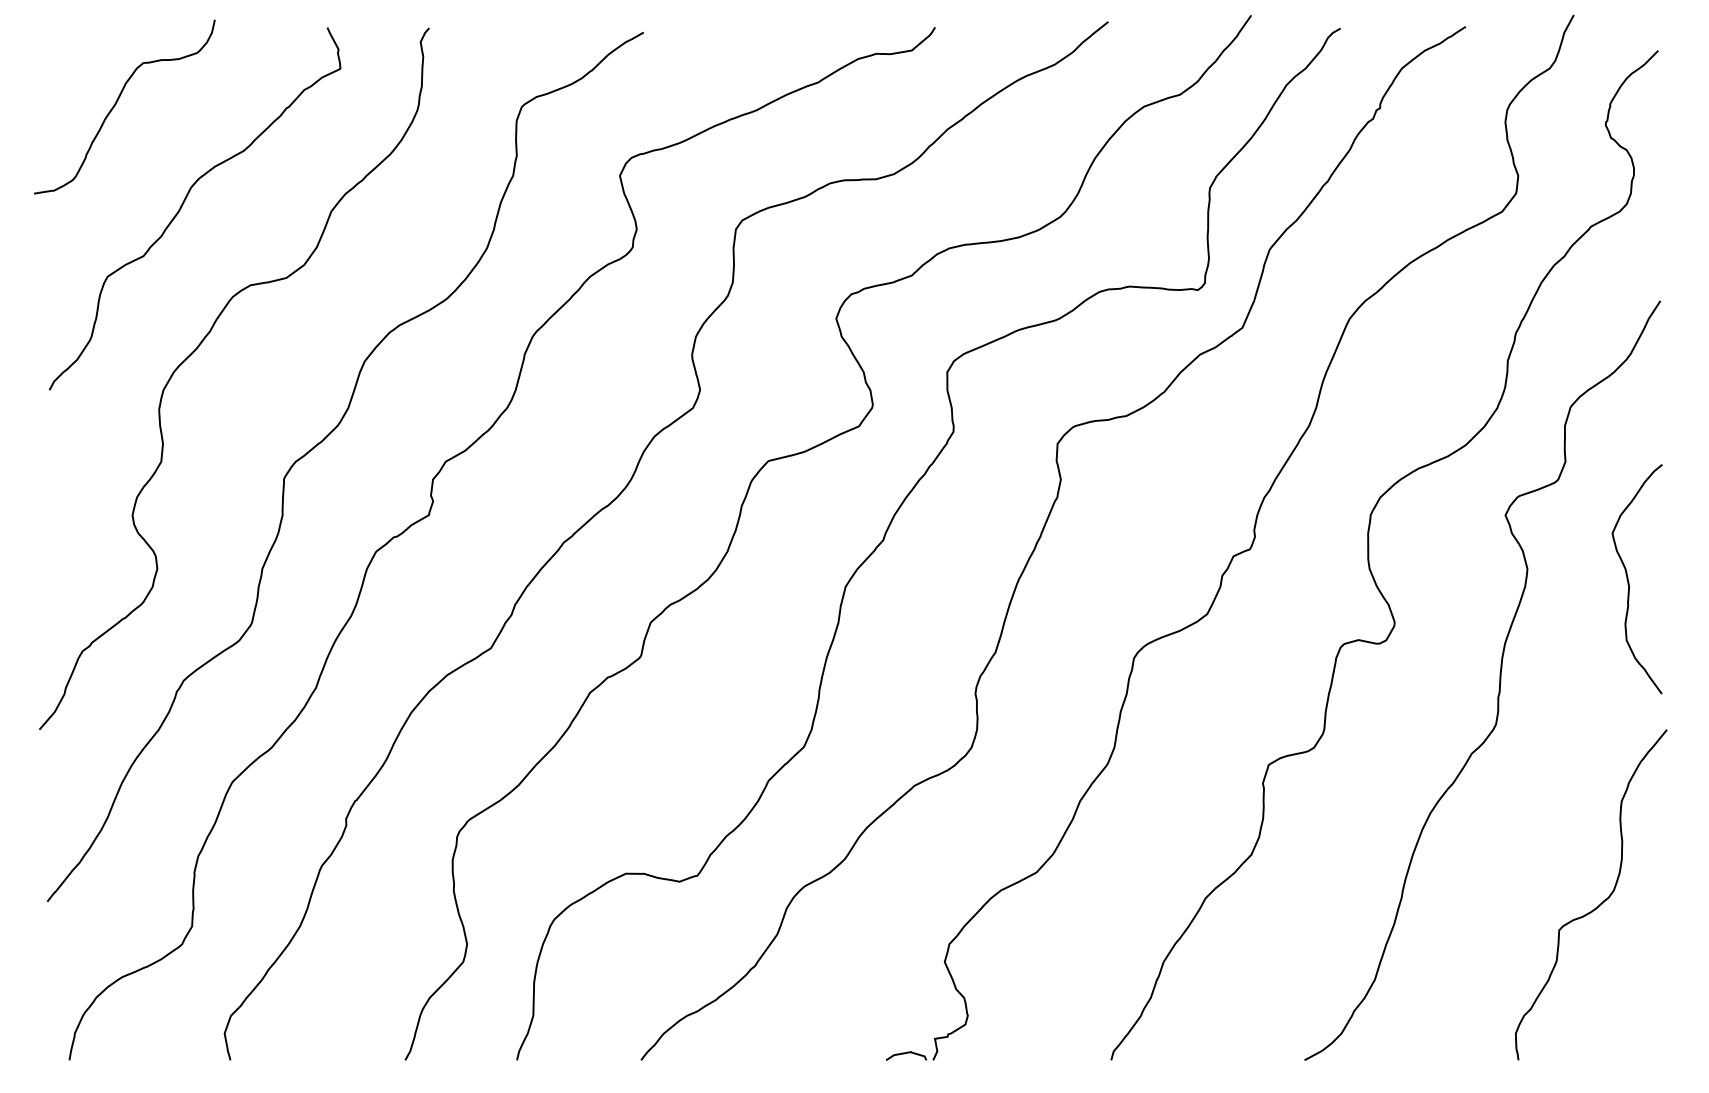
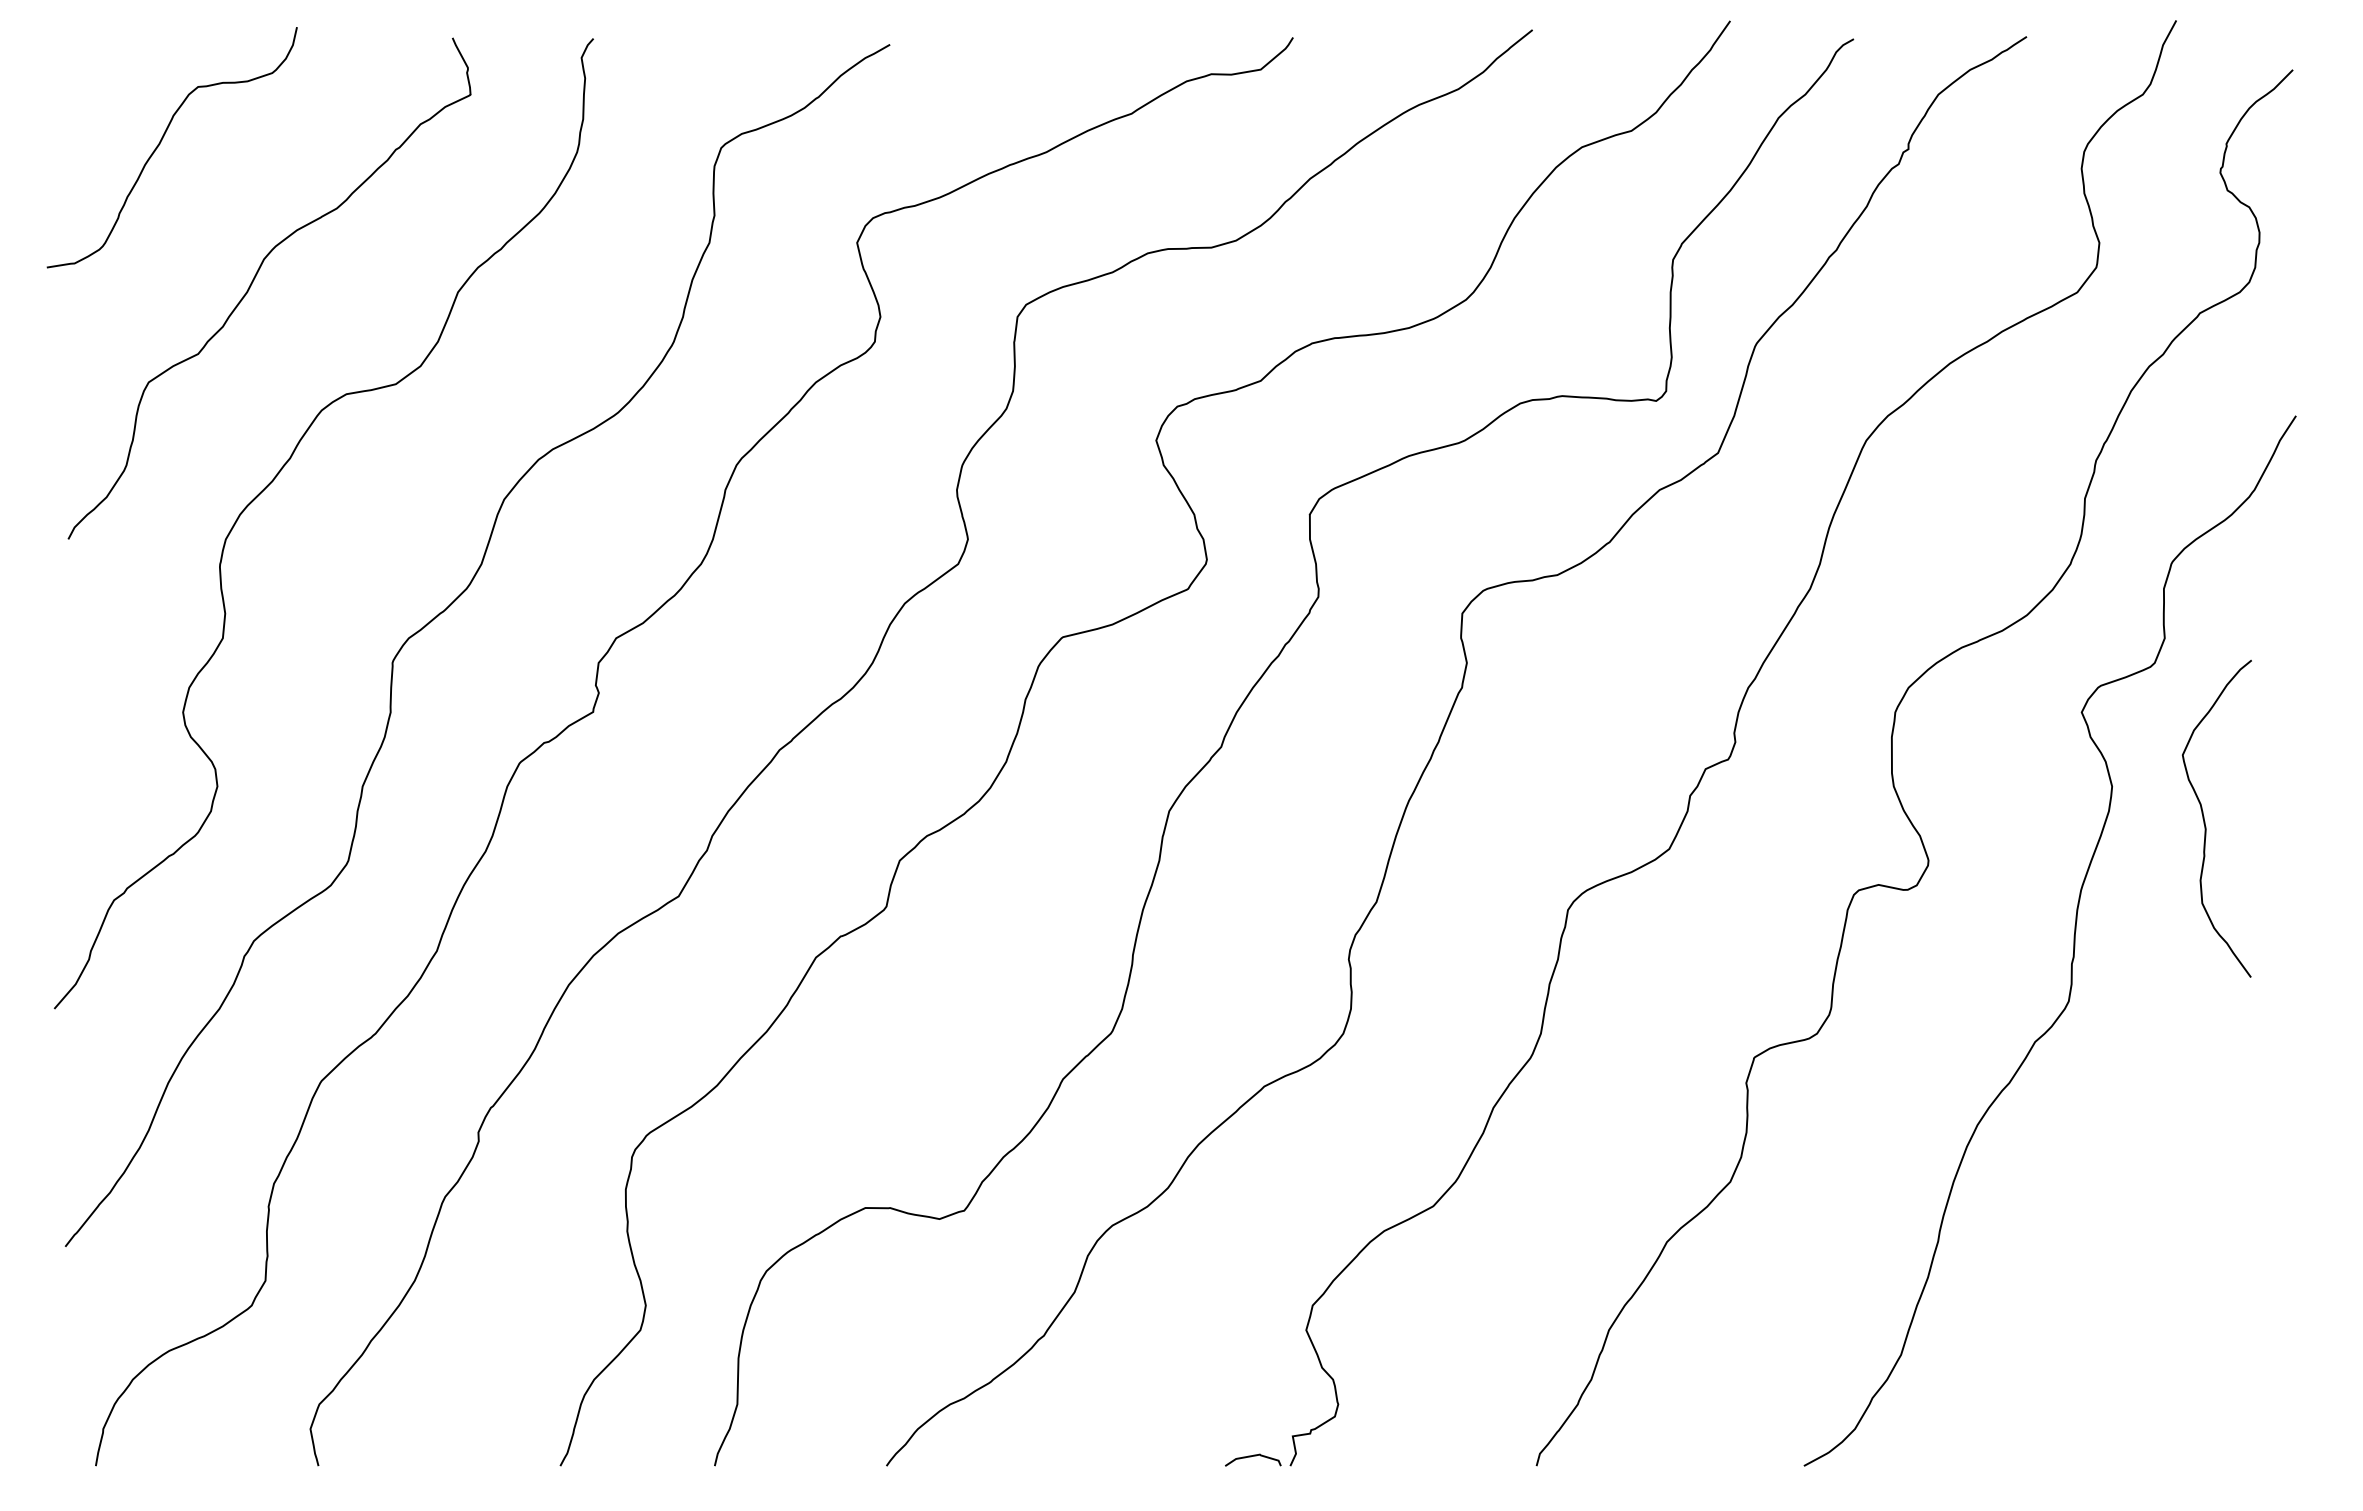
curve: (1629, 582) -> (2206, 823), moved
curve: (1600, 903) -> (2213, 1249), removed

